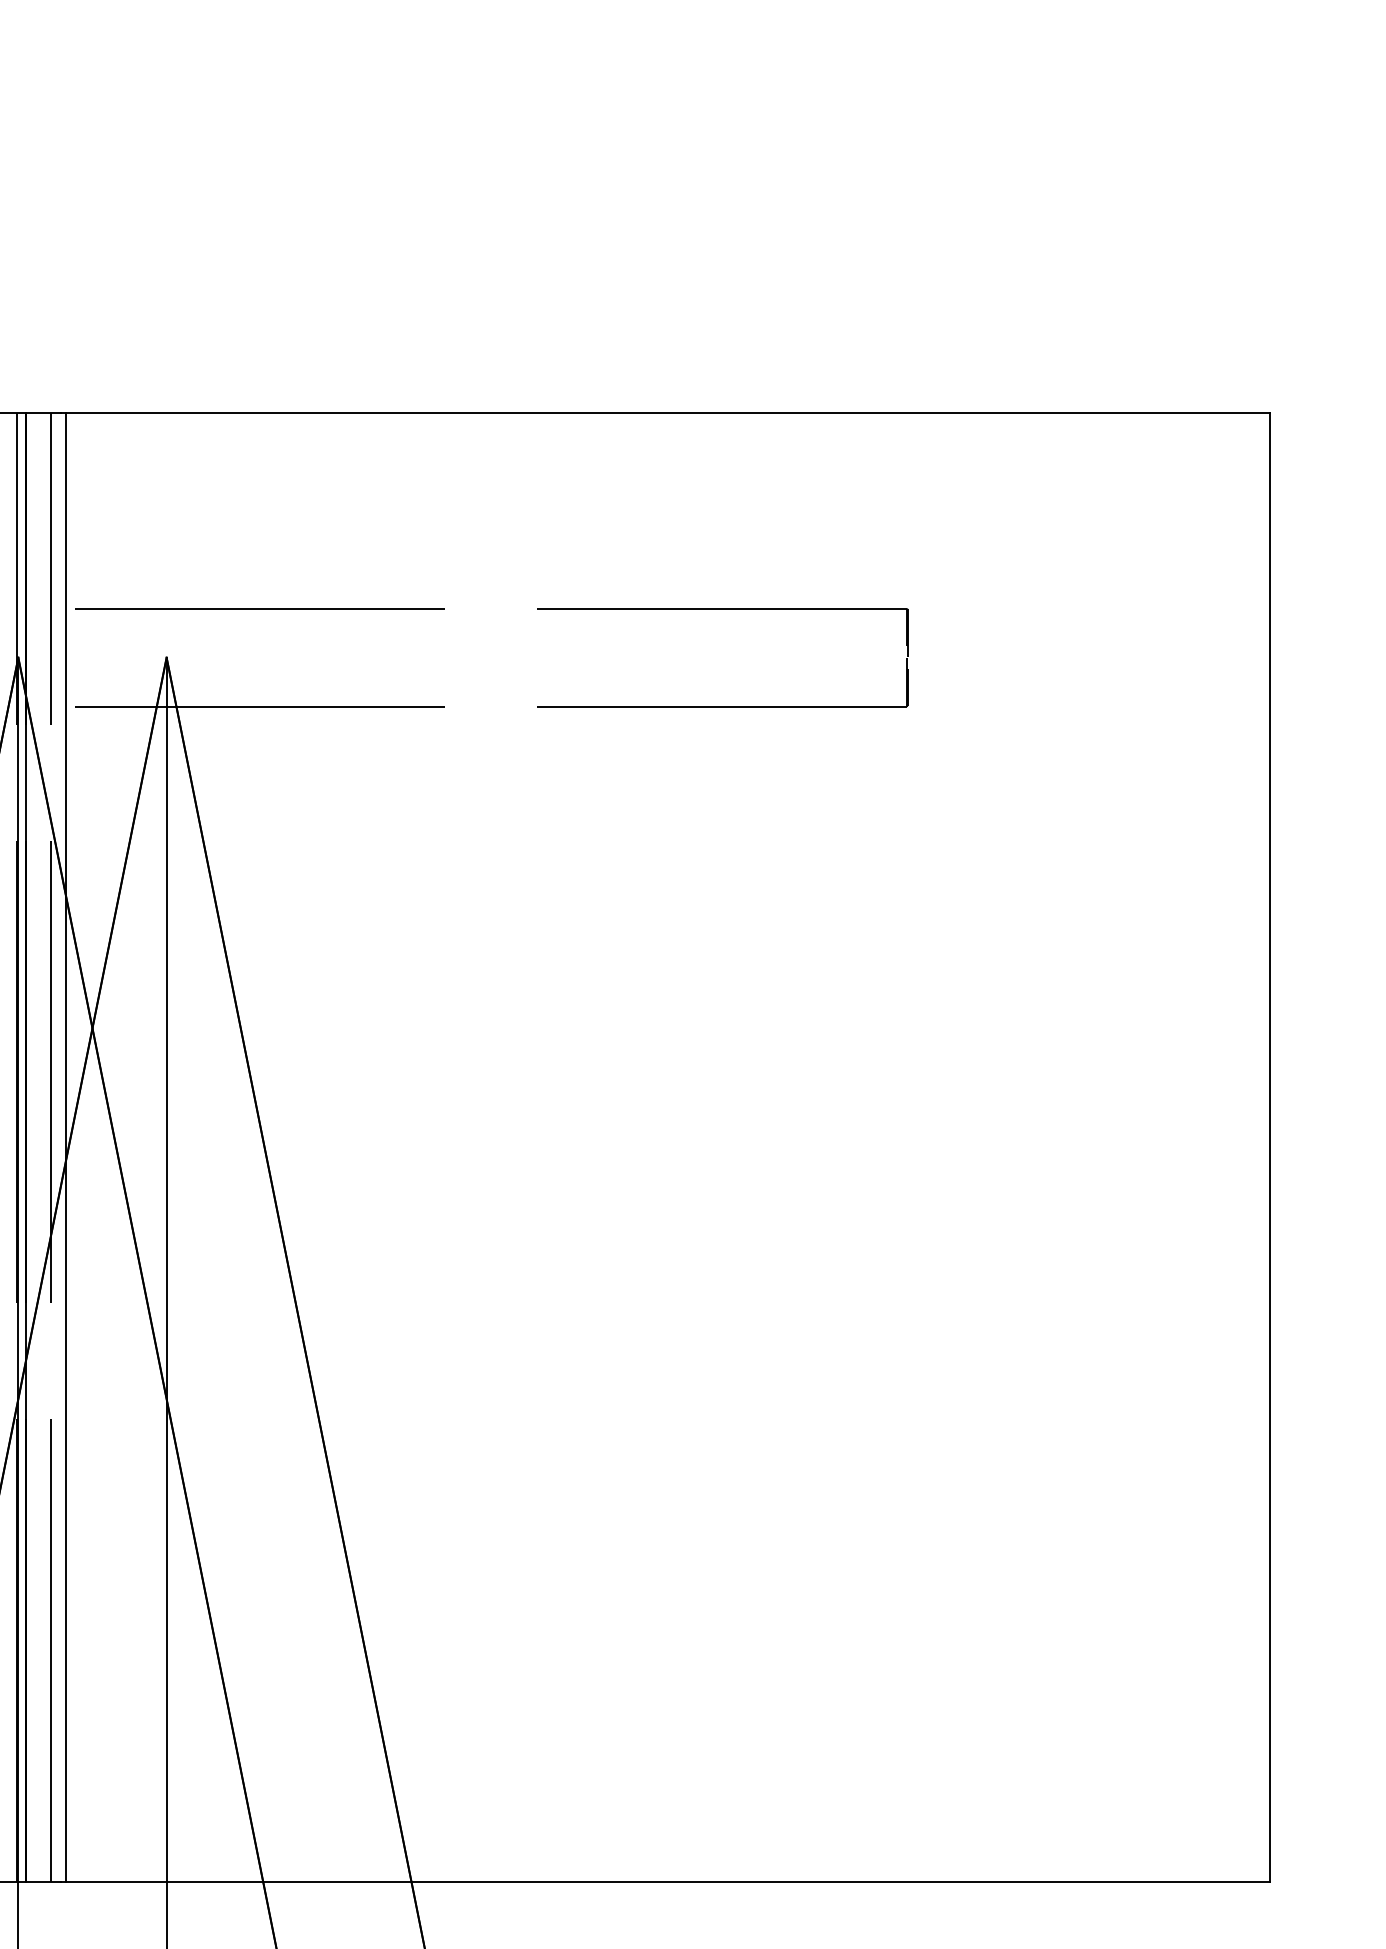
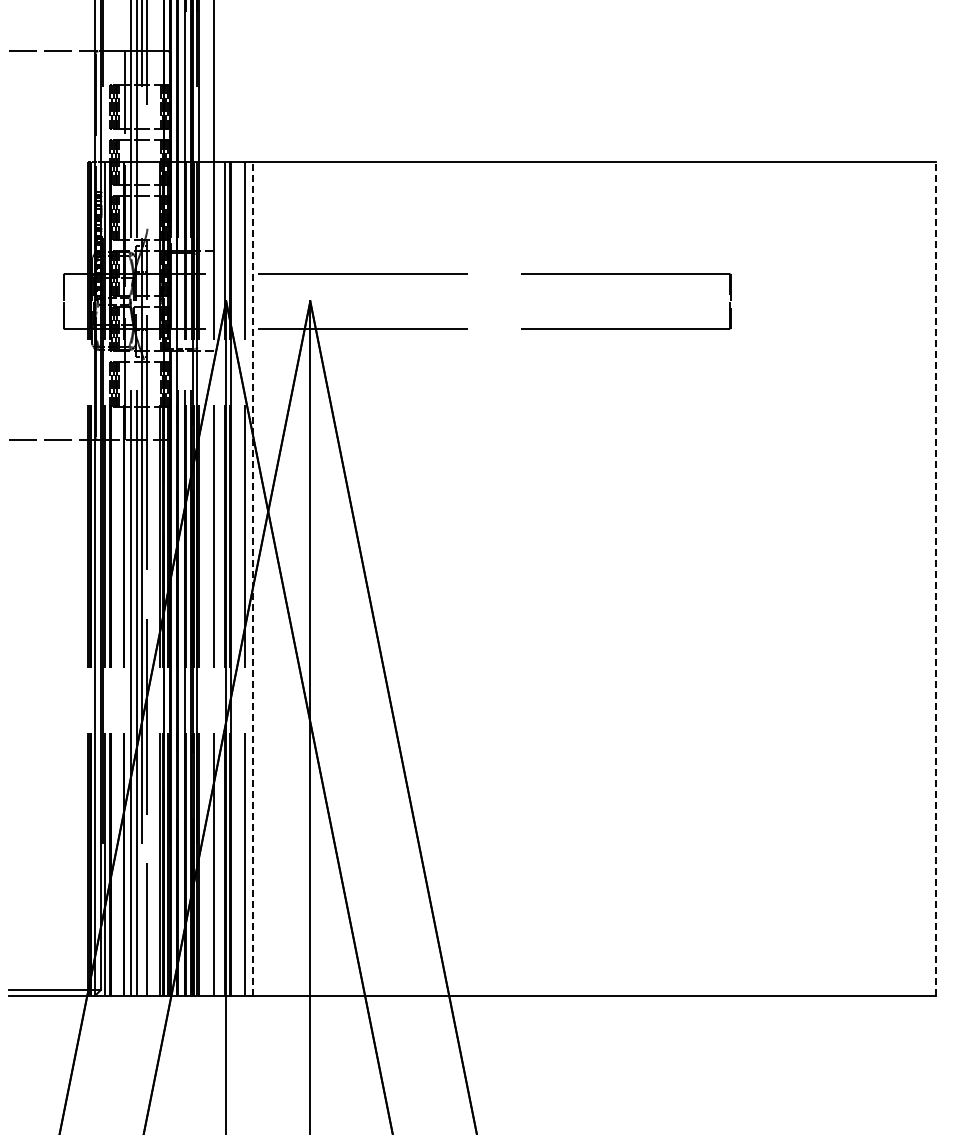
line: (64, 1148) -> (252, 579), solid -> dashed
line: (1270, 1148) -> (936, 579), solid -> dashed

